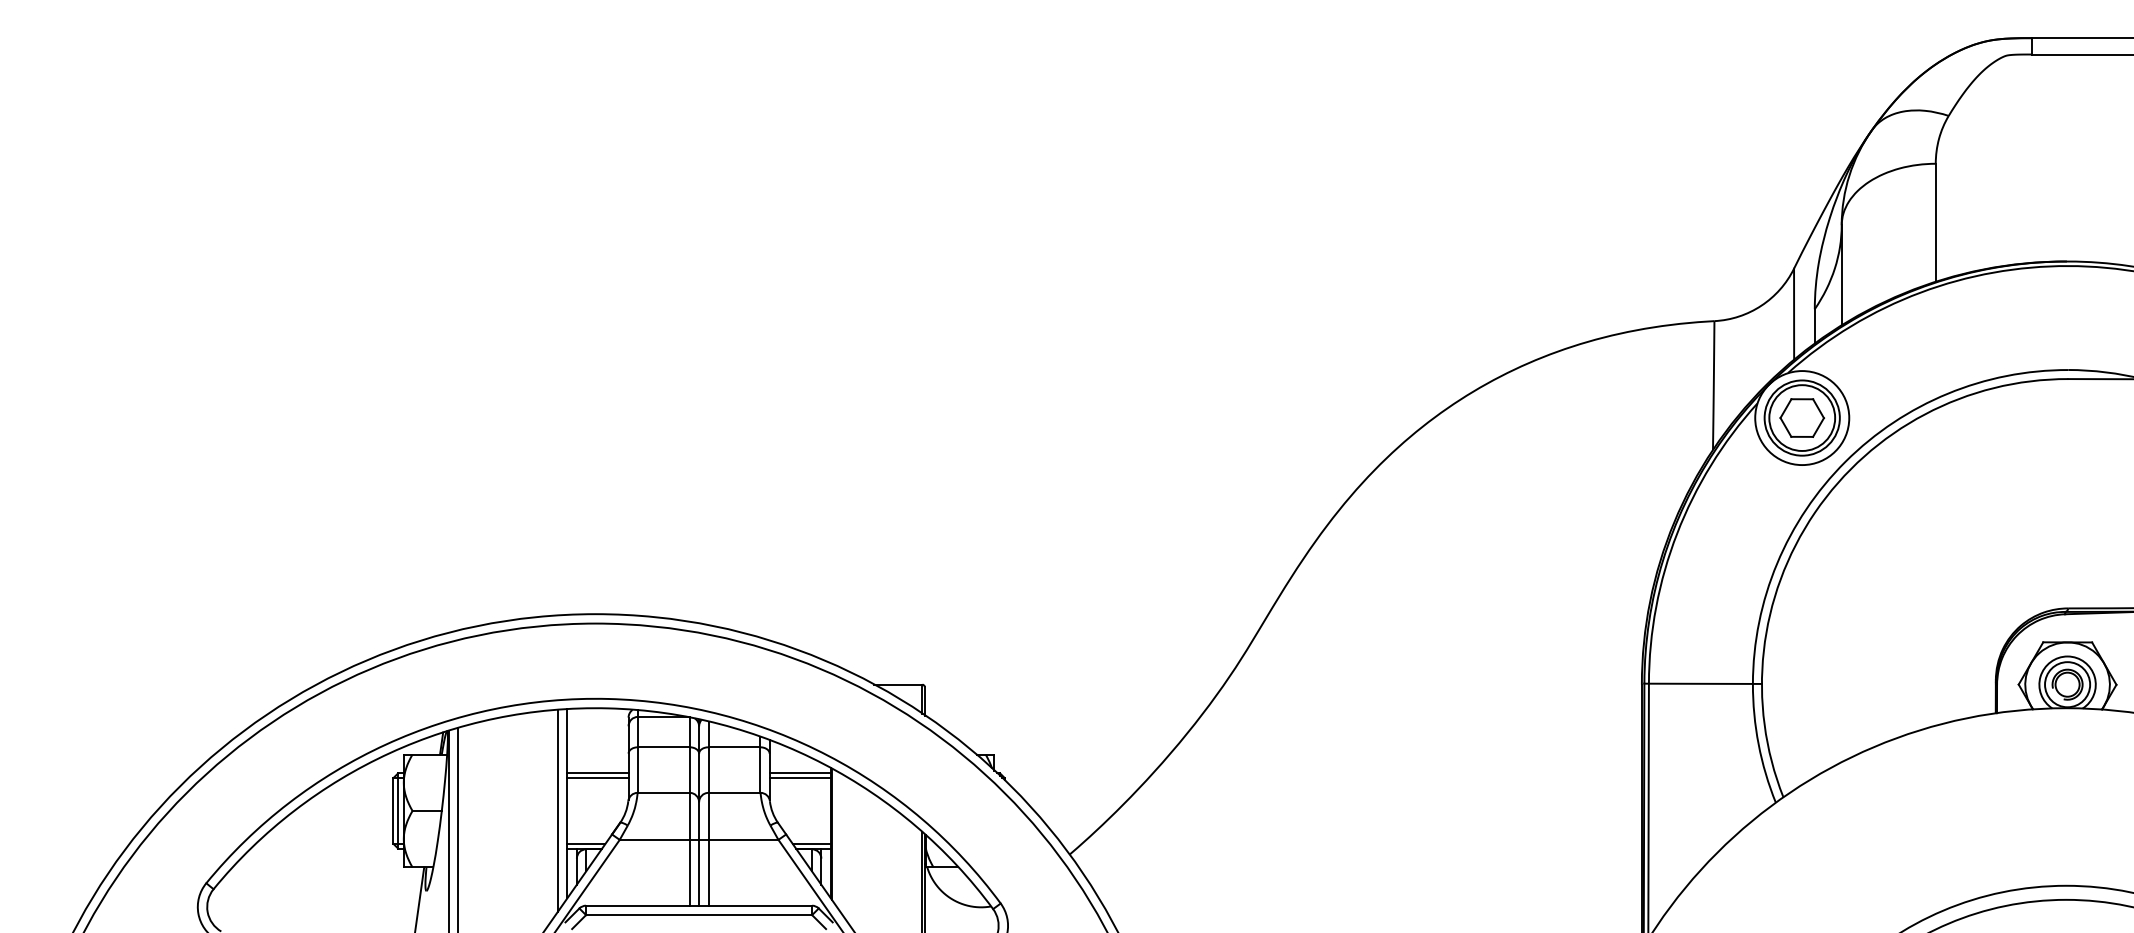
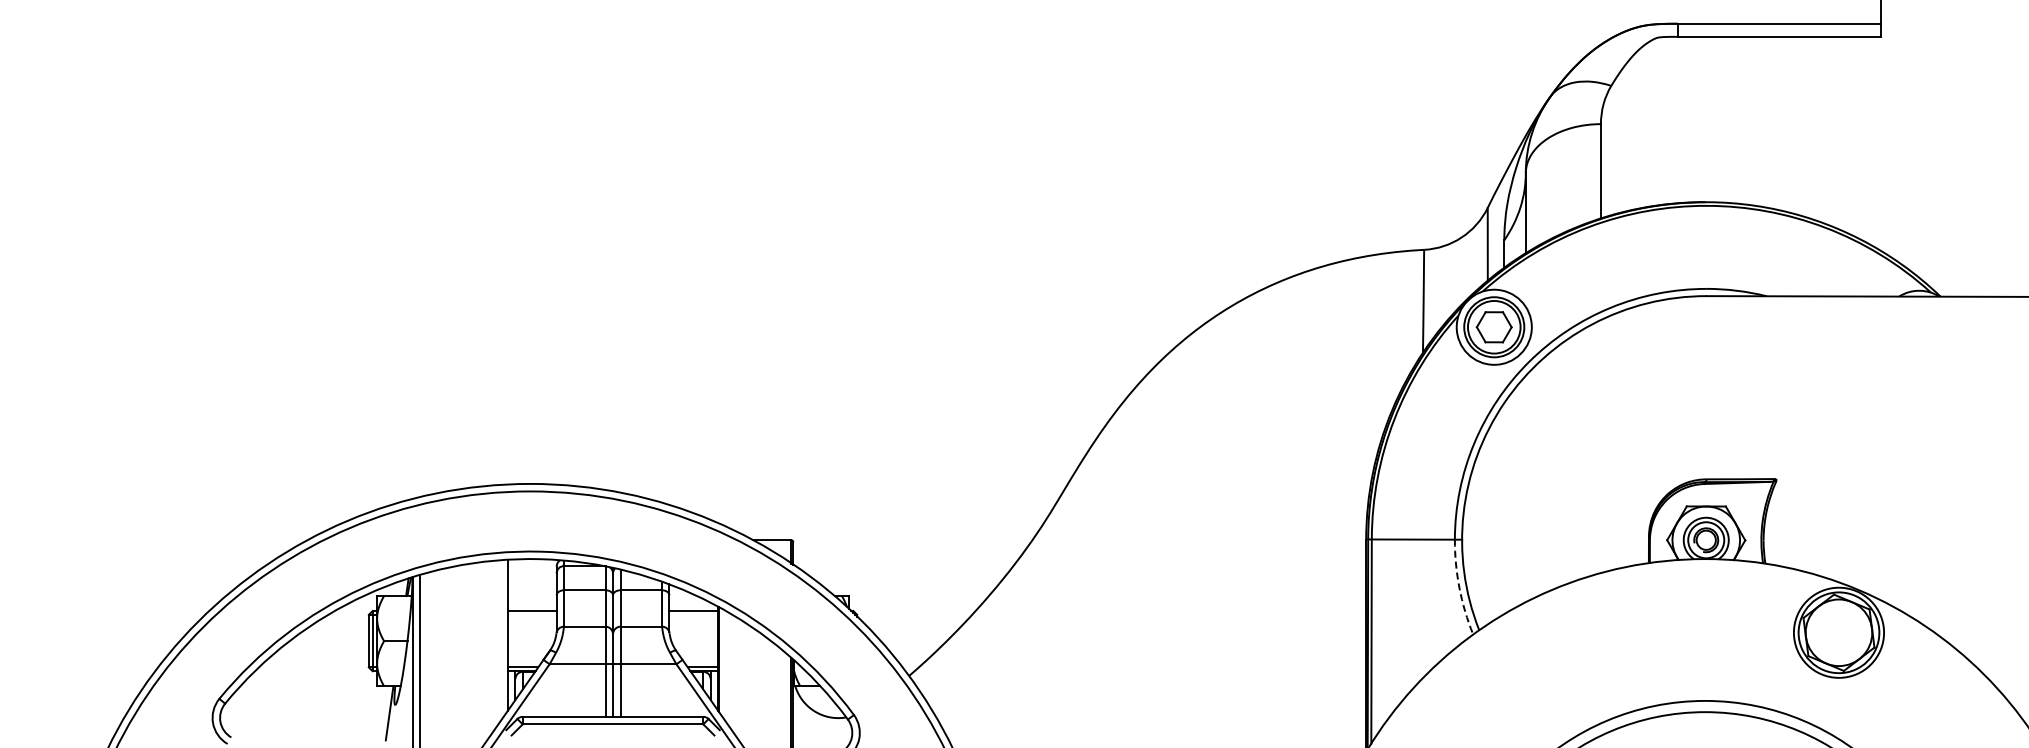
arc: (1758, 745) -> (1459, 588), solid -> dashed
line: (597, 777) -> (531, 614), removed
line: (799, 777) -> (693, 614), removed
line: (558, 810) -> (500, 640), removed

